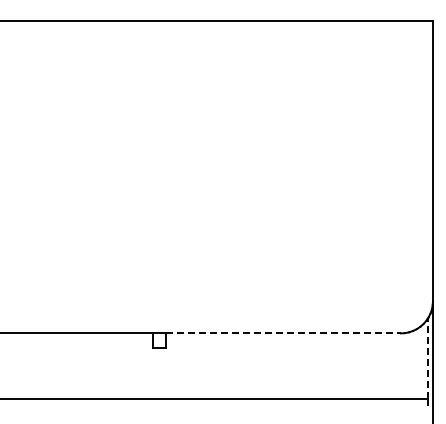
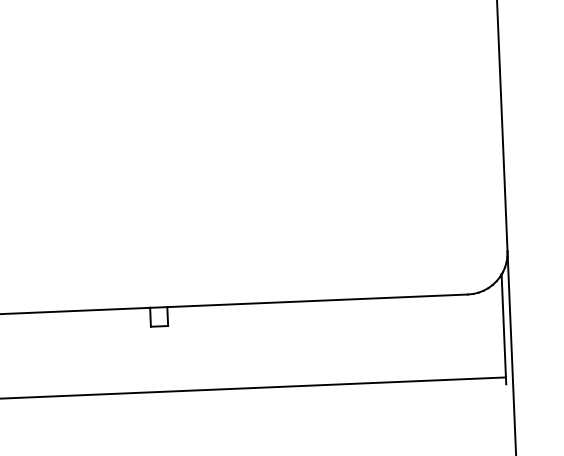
line: (284, 333) -> (318, 300), dashed -> solid
line: (427, 358) -> (503, 325), dashed -> solid

